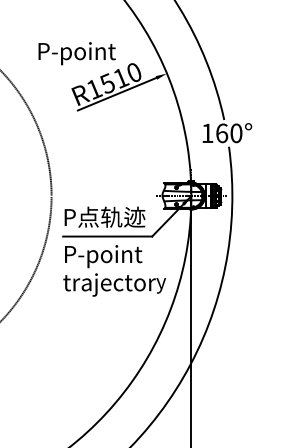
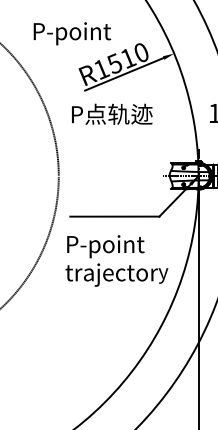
text: (76, 53) -> (71, 33), moved
text: (104, 216) -> (111, 113), moved
text: (114, 270) -> (116, 260), moved

